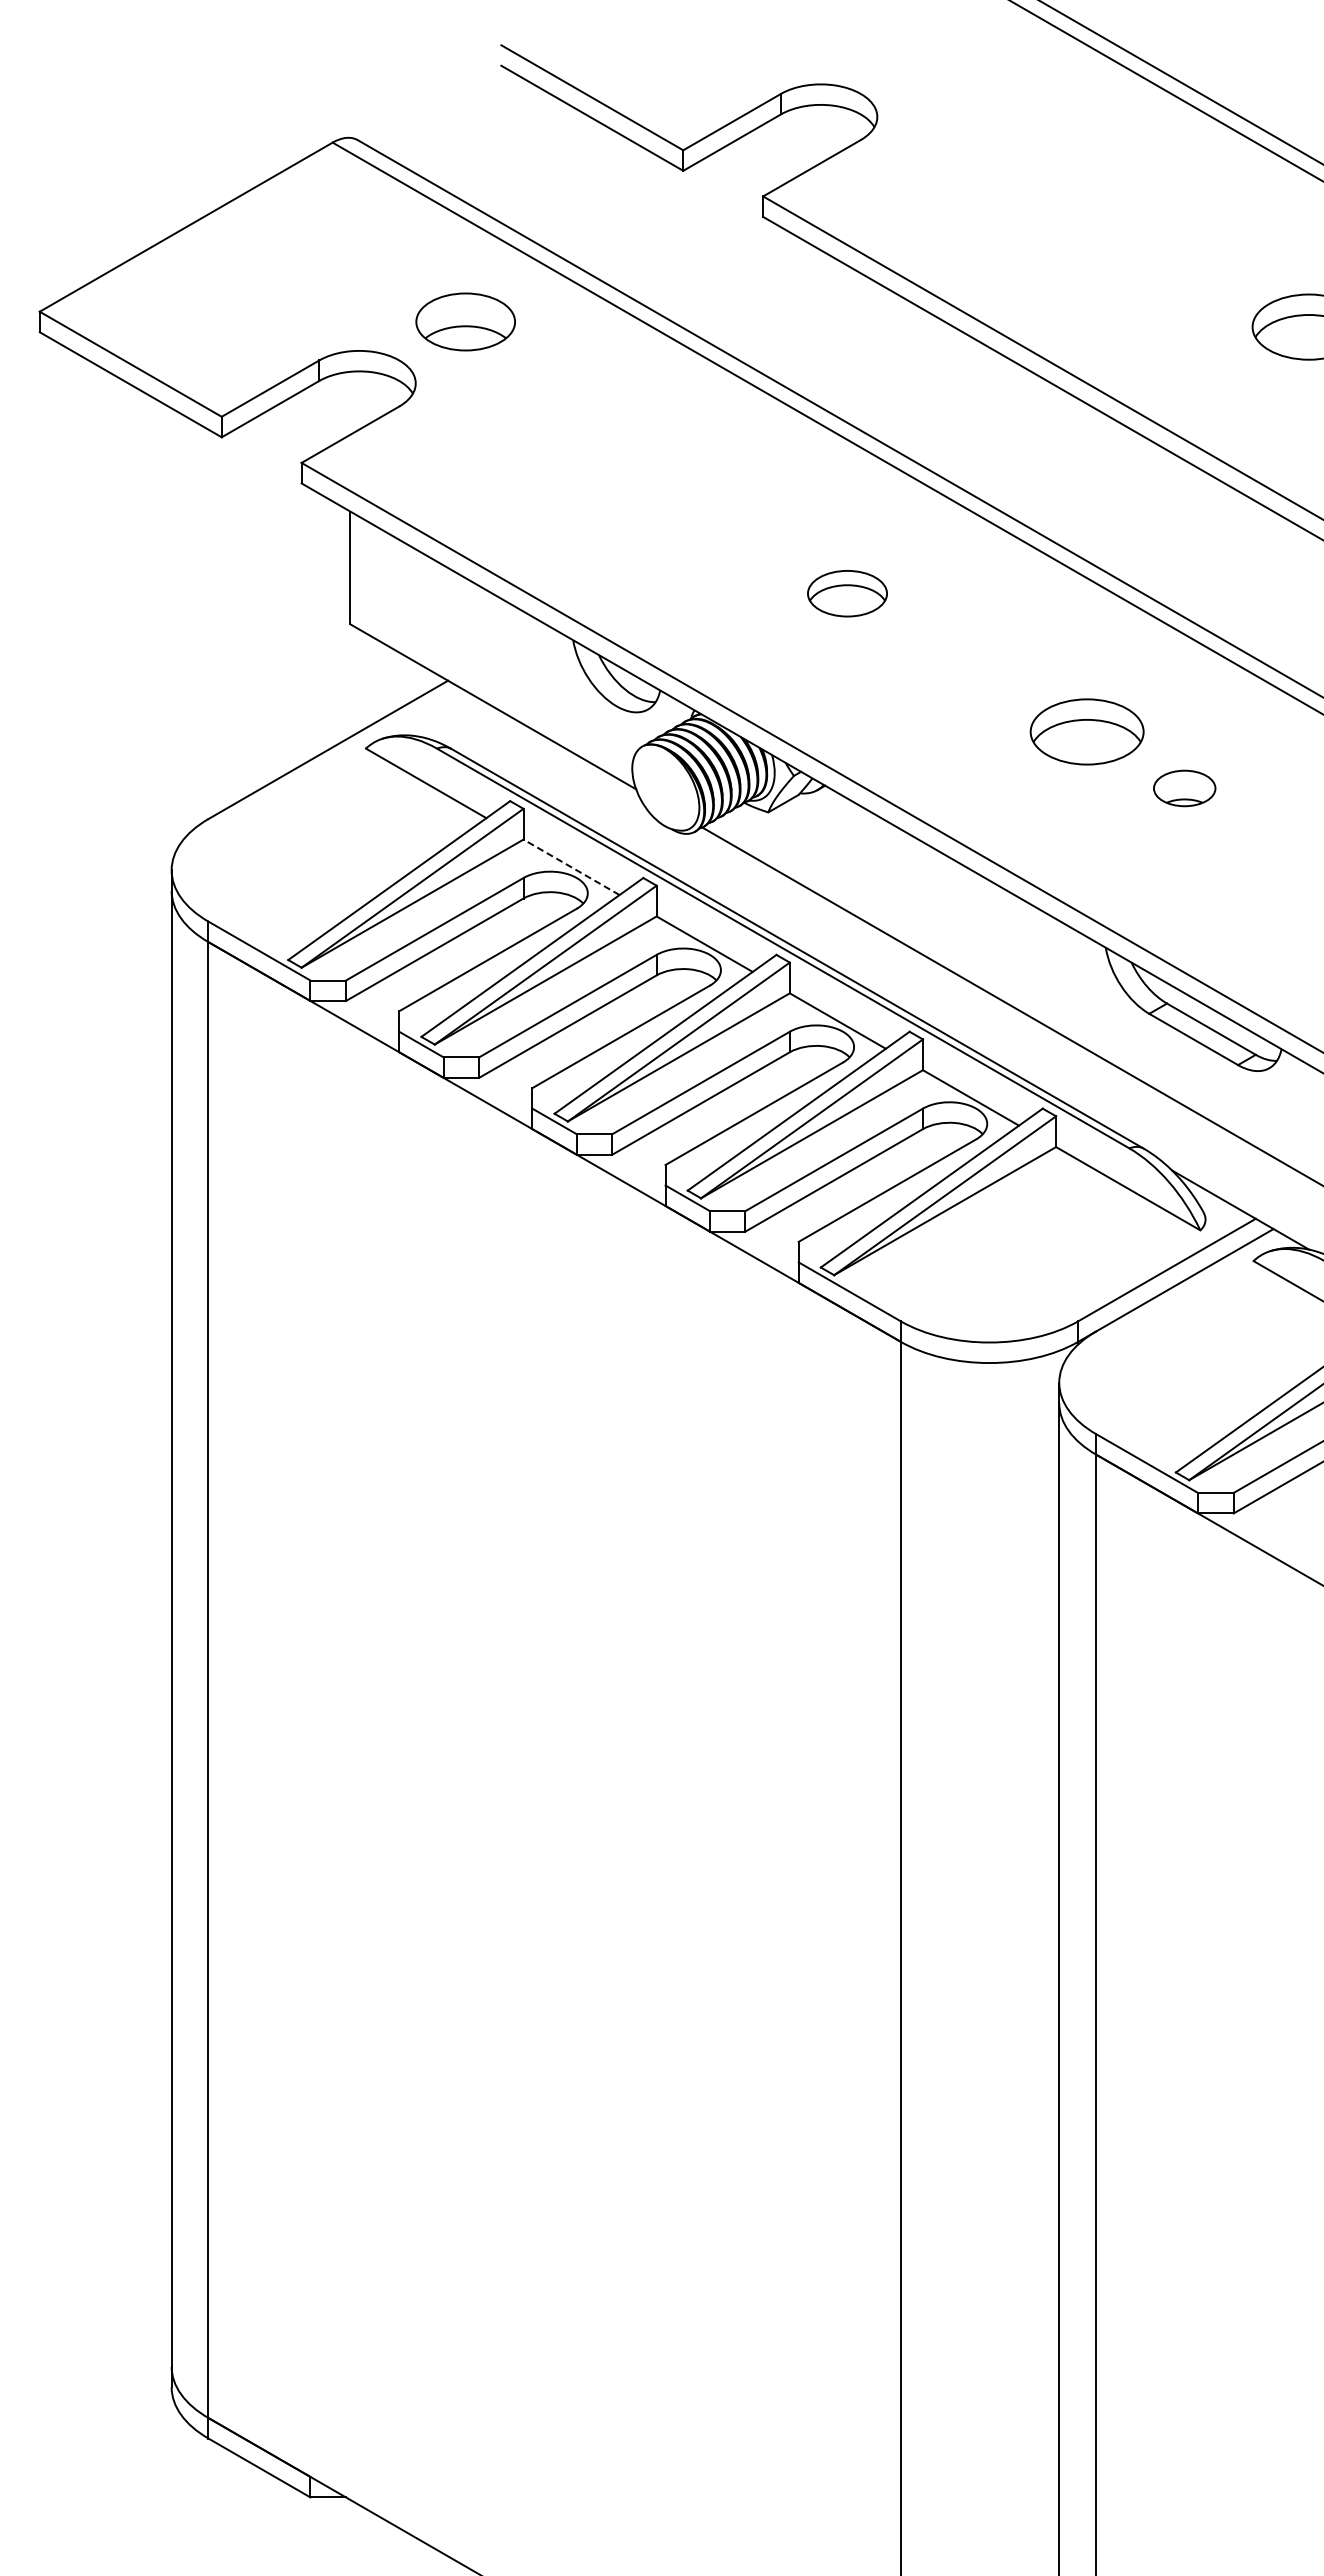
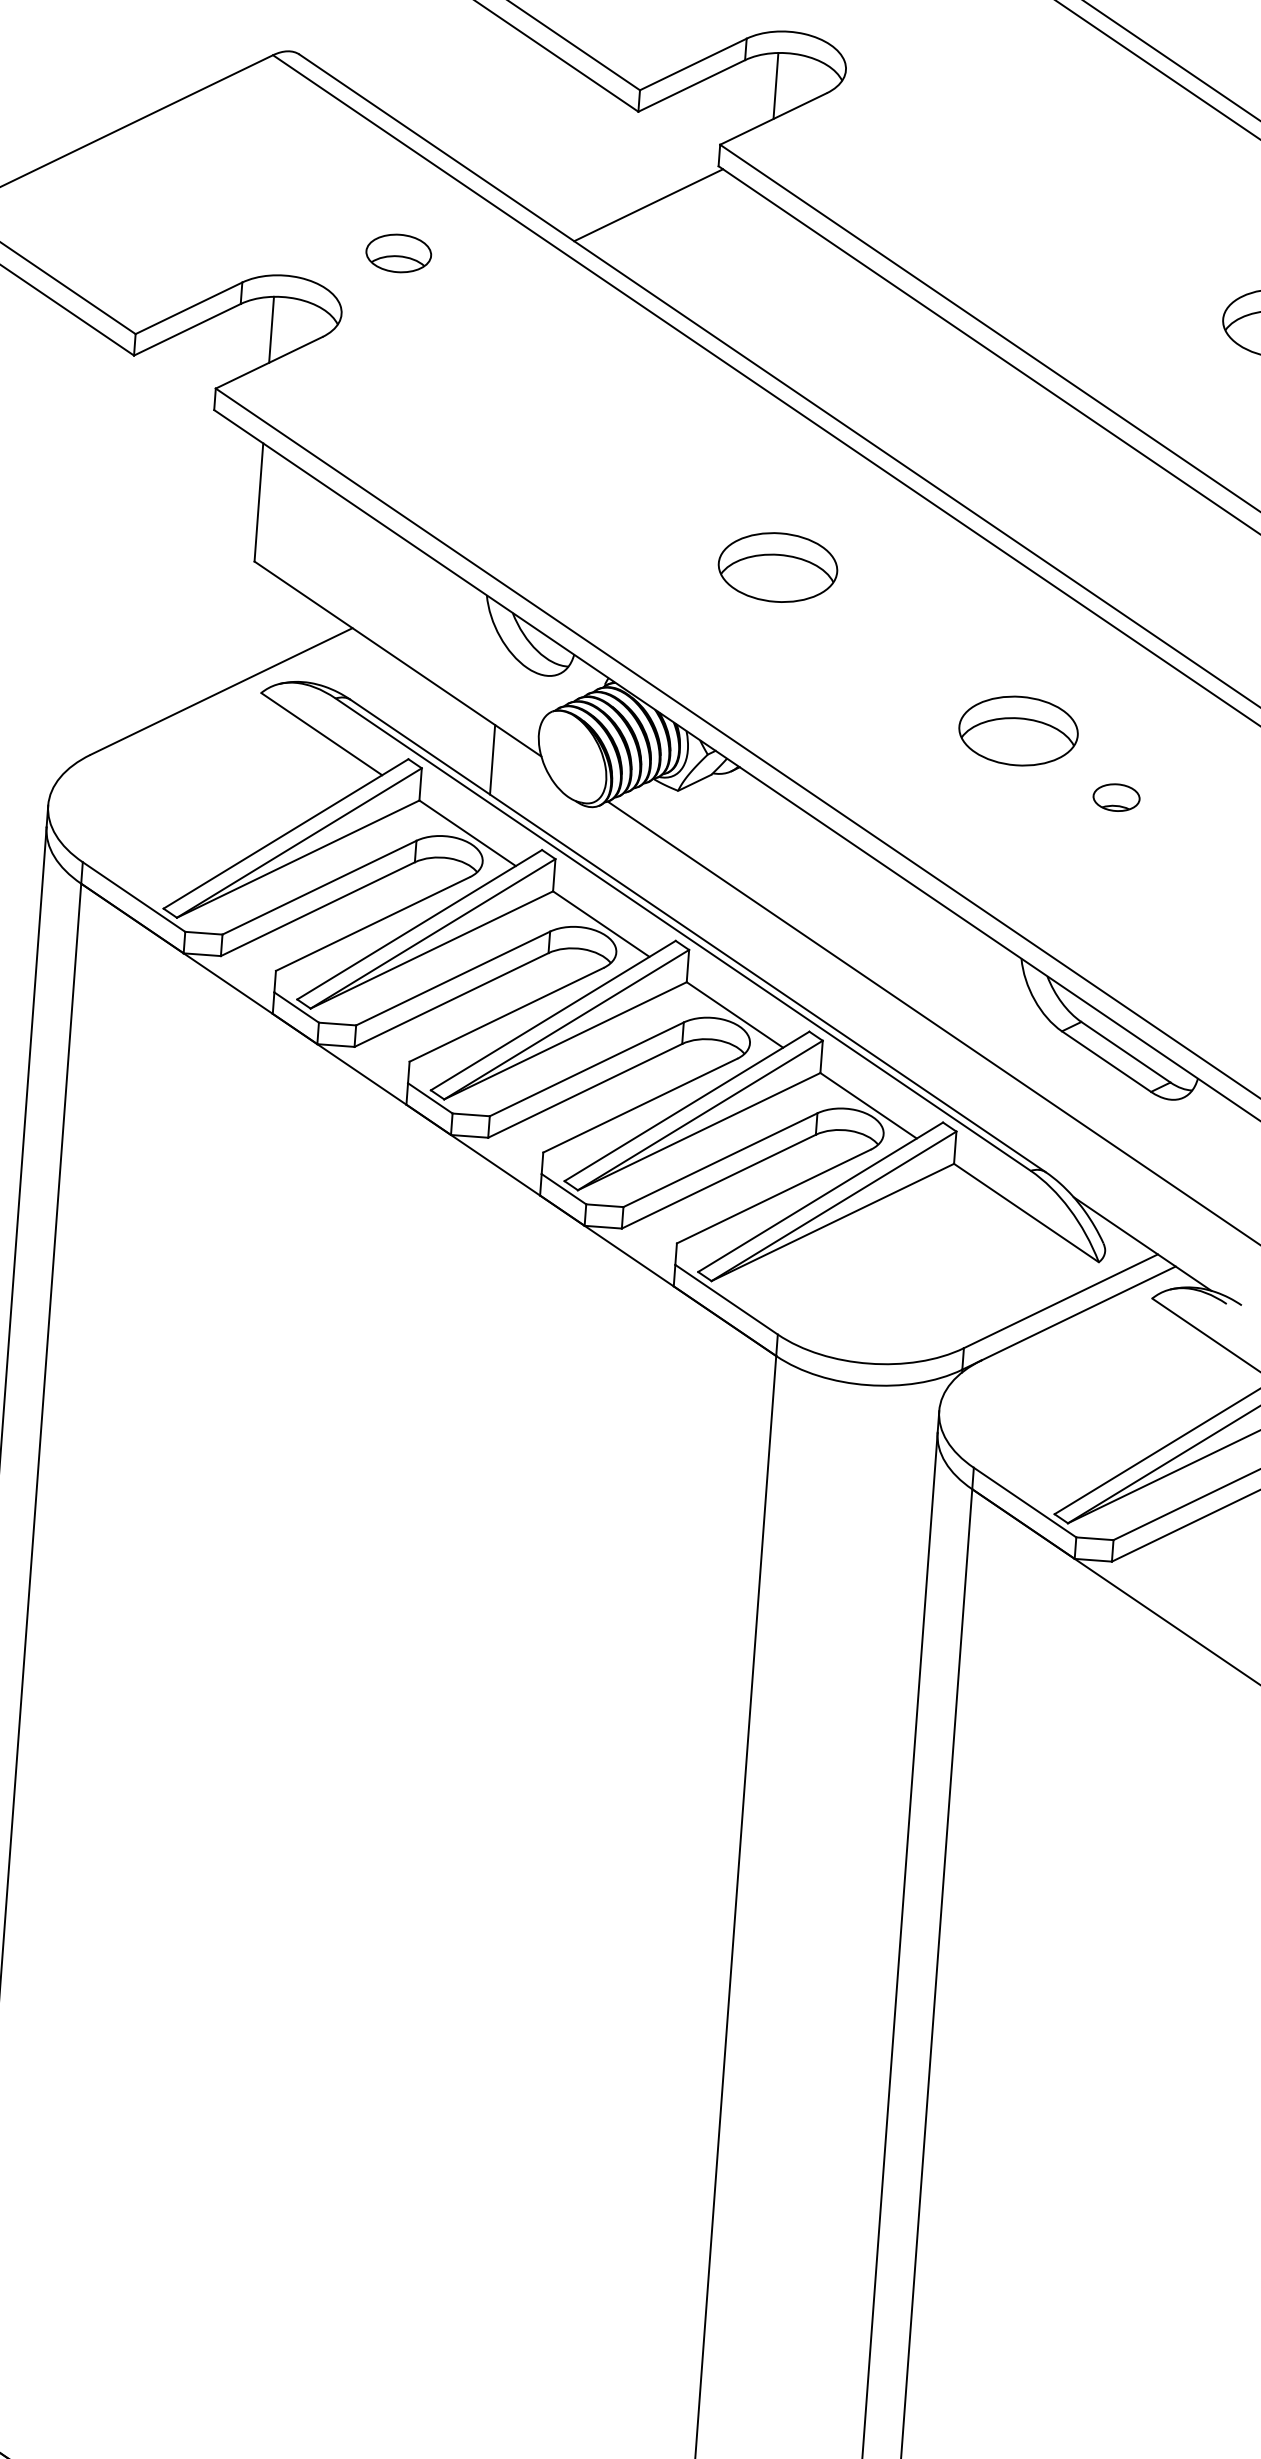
line: (812, 136) -> (776, 85), added
line: (699, 258) -> (648, 204), added
part: (465, 321) -> (398, 252), size x0.62
line: (350, 402) -> (271, 329), added
part: (847, 593) -> (778, 567), size x1.43
part: (1184, 787) -> (1116, 796), size x0.71
line: (590, 795) -> (493, 759), added
line: (571, 867) -> (467, 833), dashed -> solid

